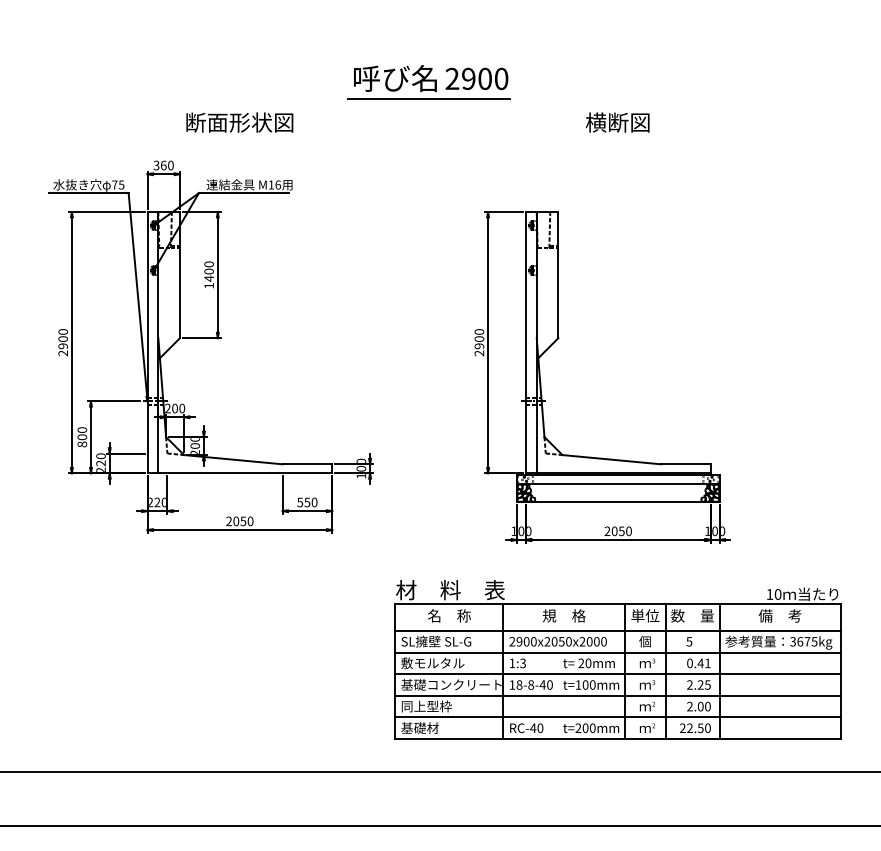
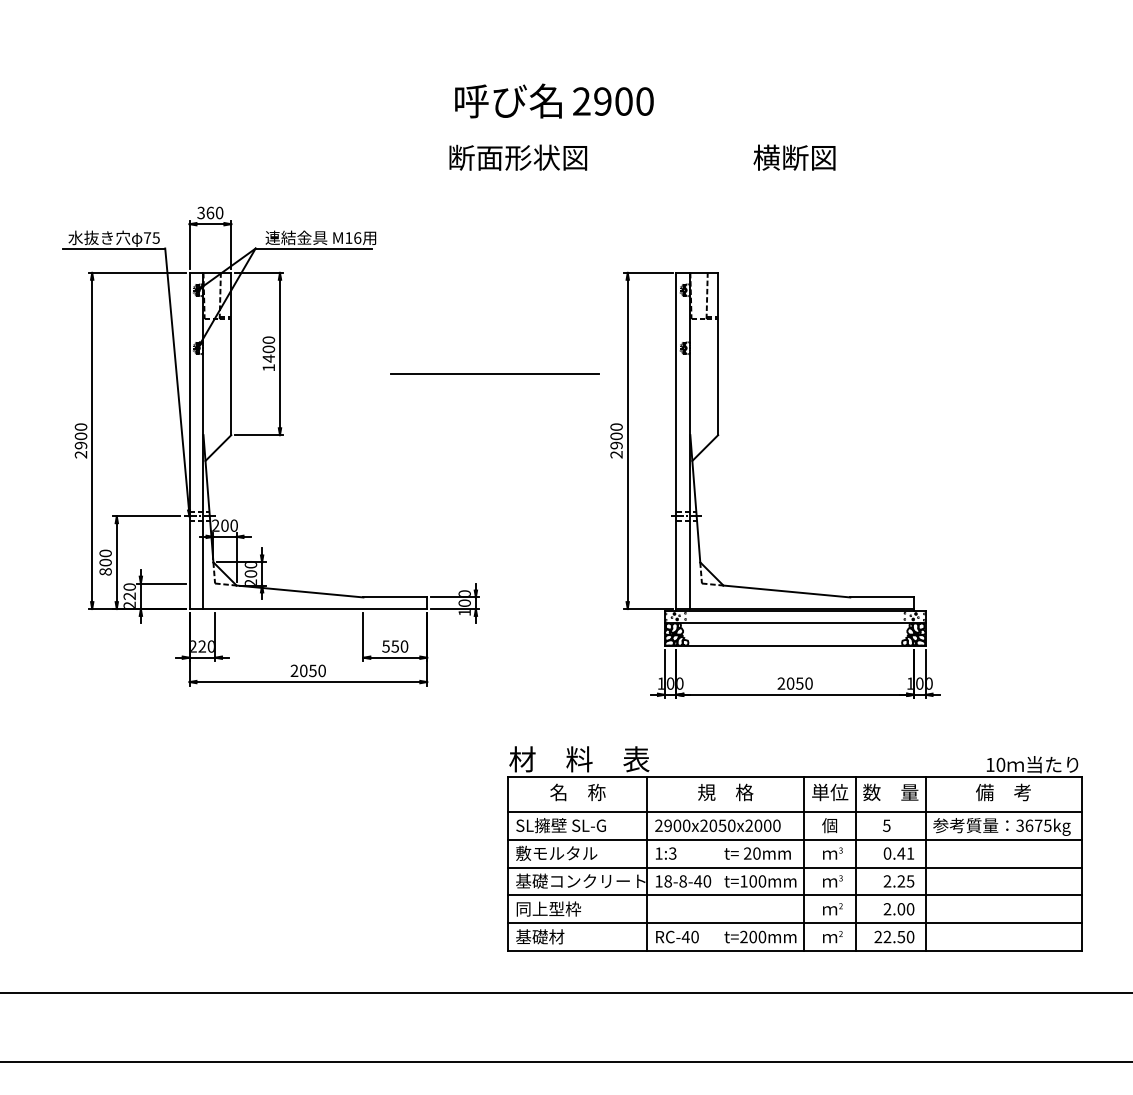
line: (428, 98) -> (494, 373), moved
text: (239, 122) -> (518, 157), moved

